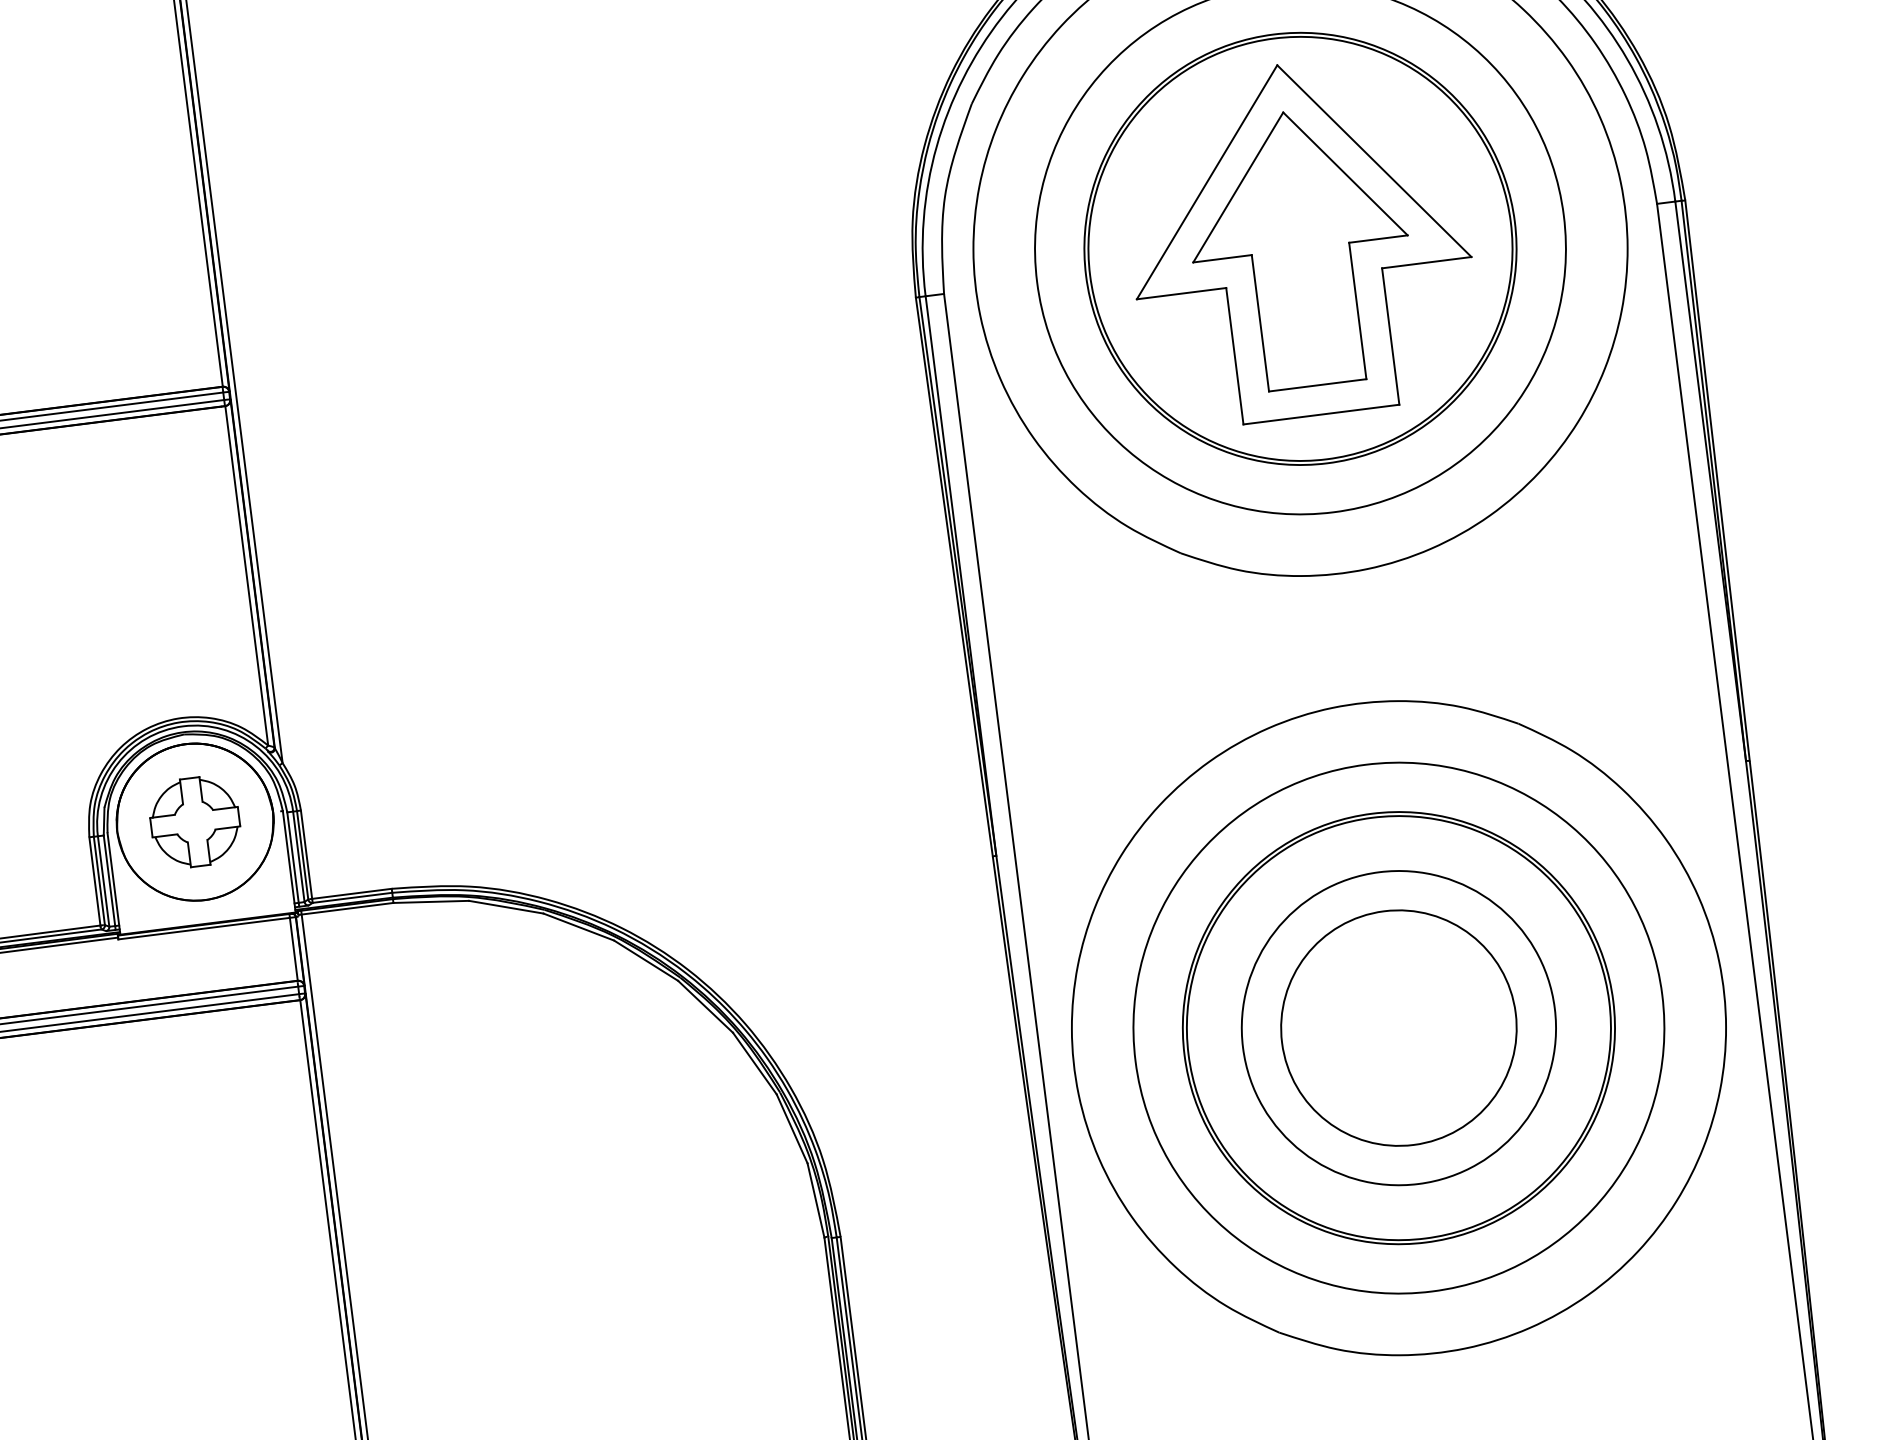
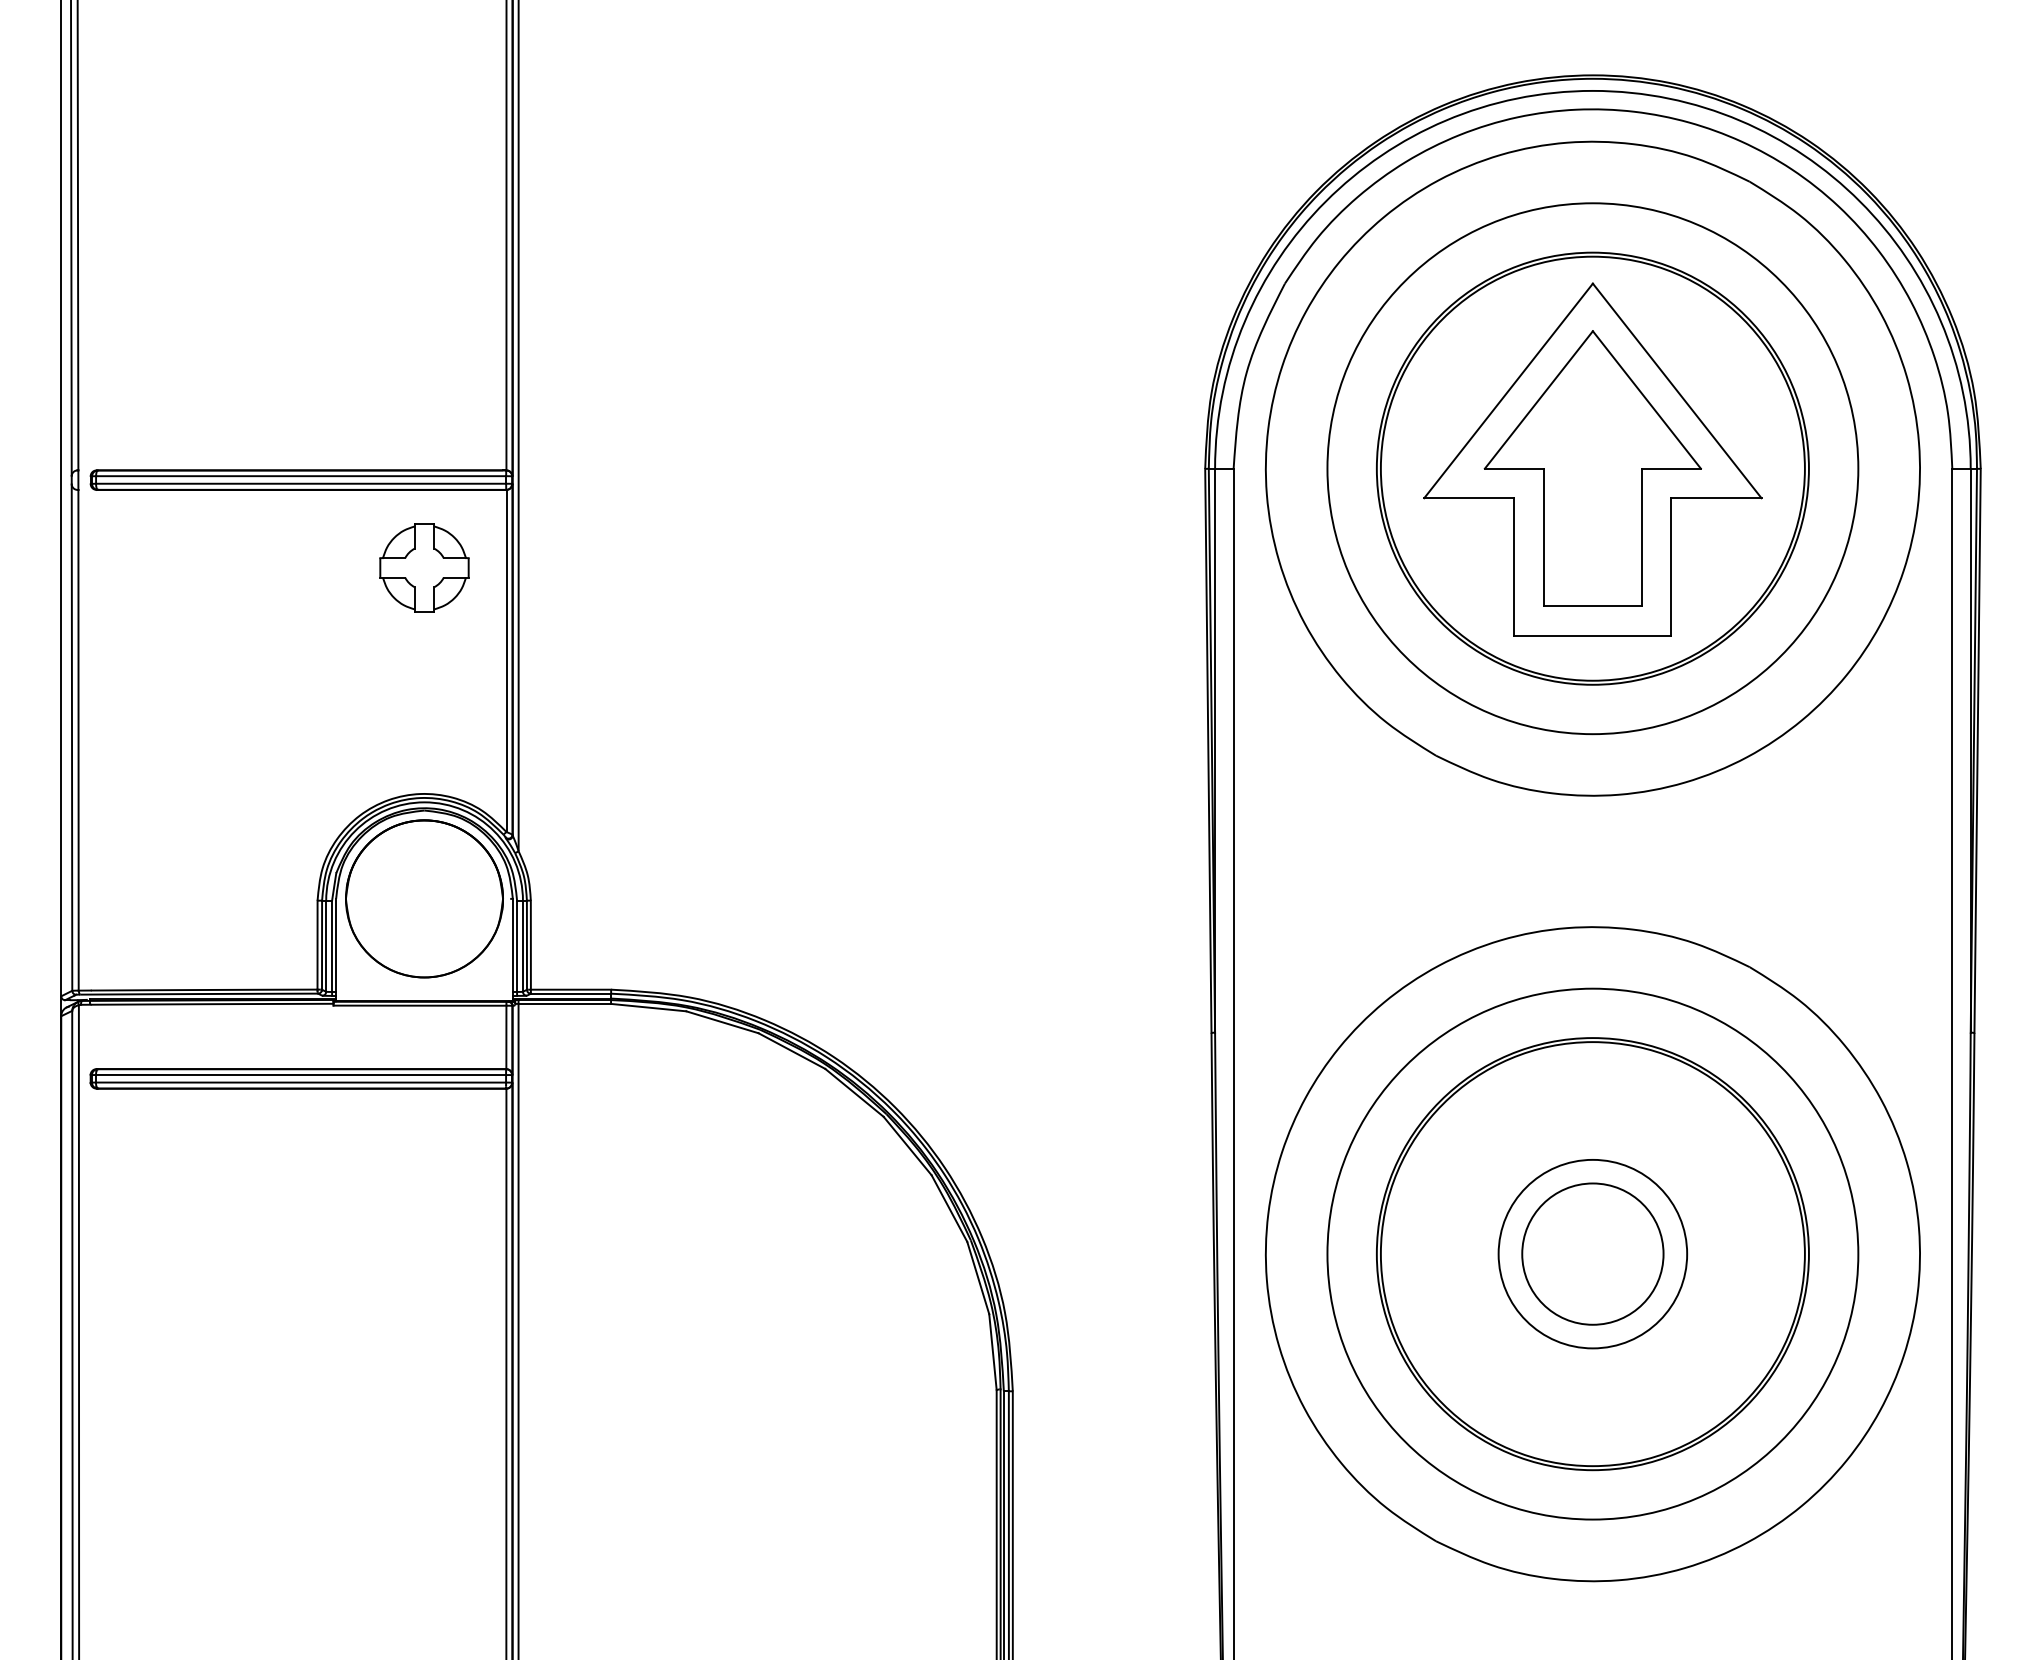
part: (195, 821) -> (424, 567), moved
circle: (1398, 1027) -> (1592, 1253), size x0.6
circle: (1398, 1028) -> (1592, 1254), size x0.6

